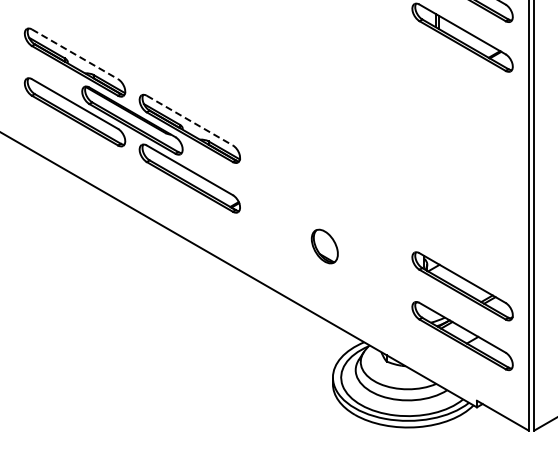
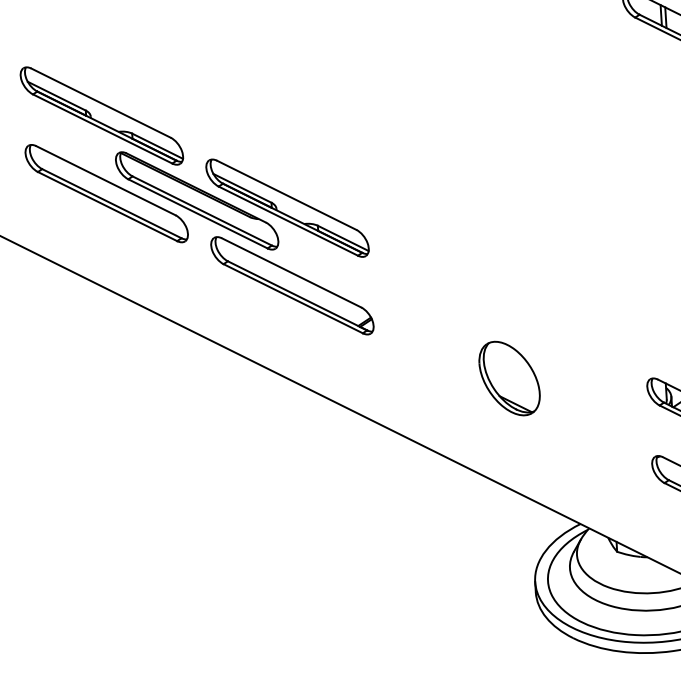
line: (75, 54) -> (101, 103), dashed -> solid
line: (189, 120) -> (286, 195), dashed -> solid
part: (324, 246) -> (509, 378), size x1.43

